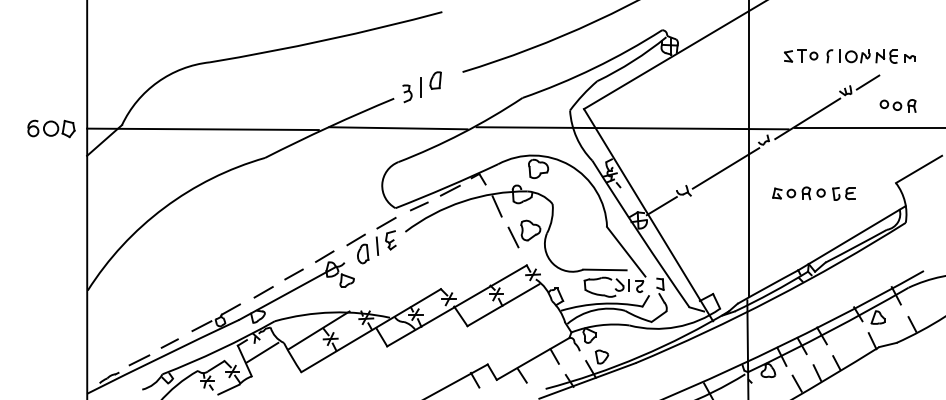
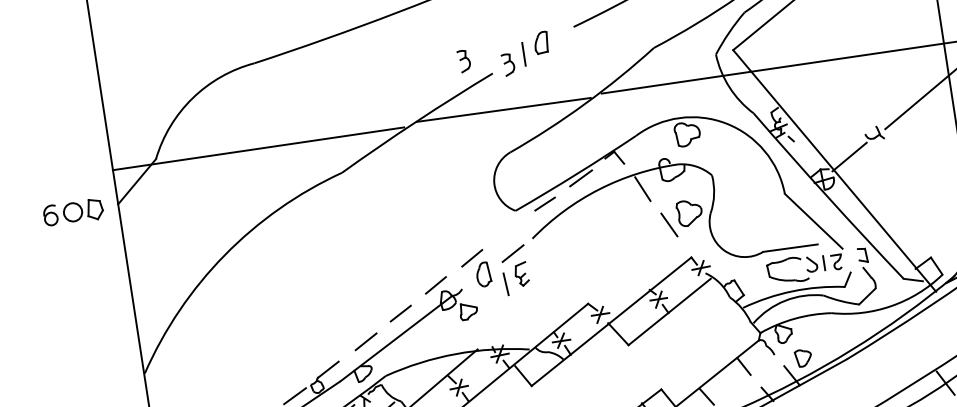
part: (373, 85) -> (464, 60), added
part: (51, 128) -> (73, 212), moved
part: (385, 236) -> (514, 270), moved

